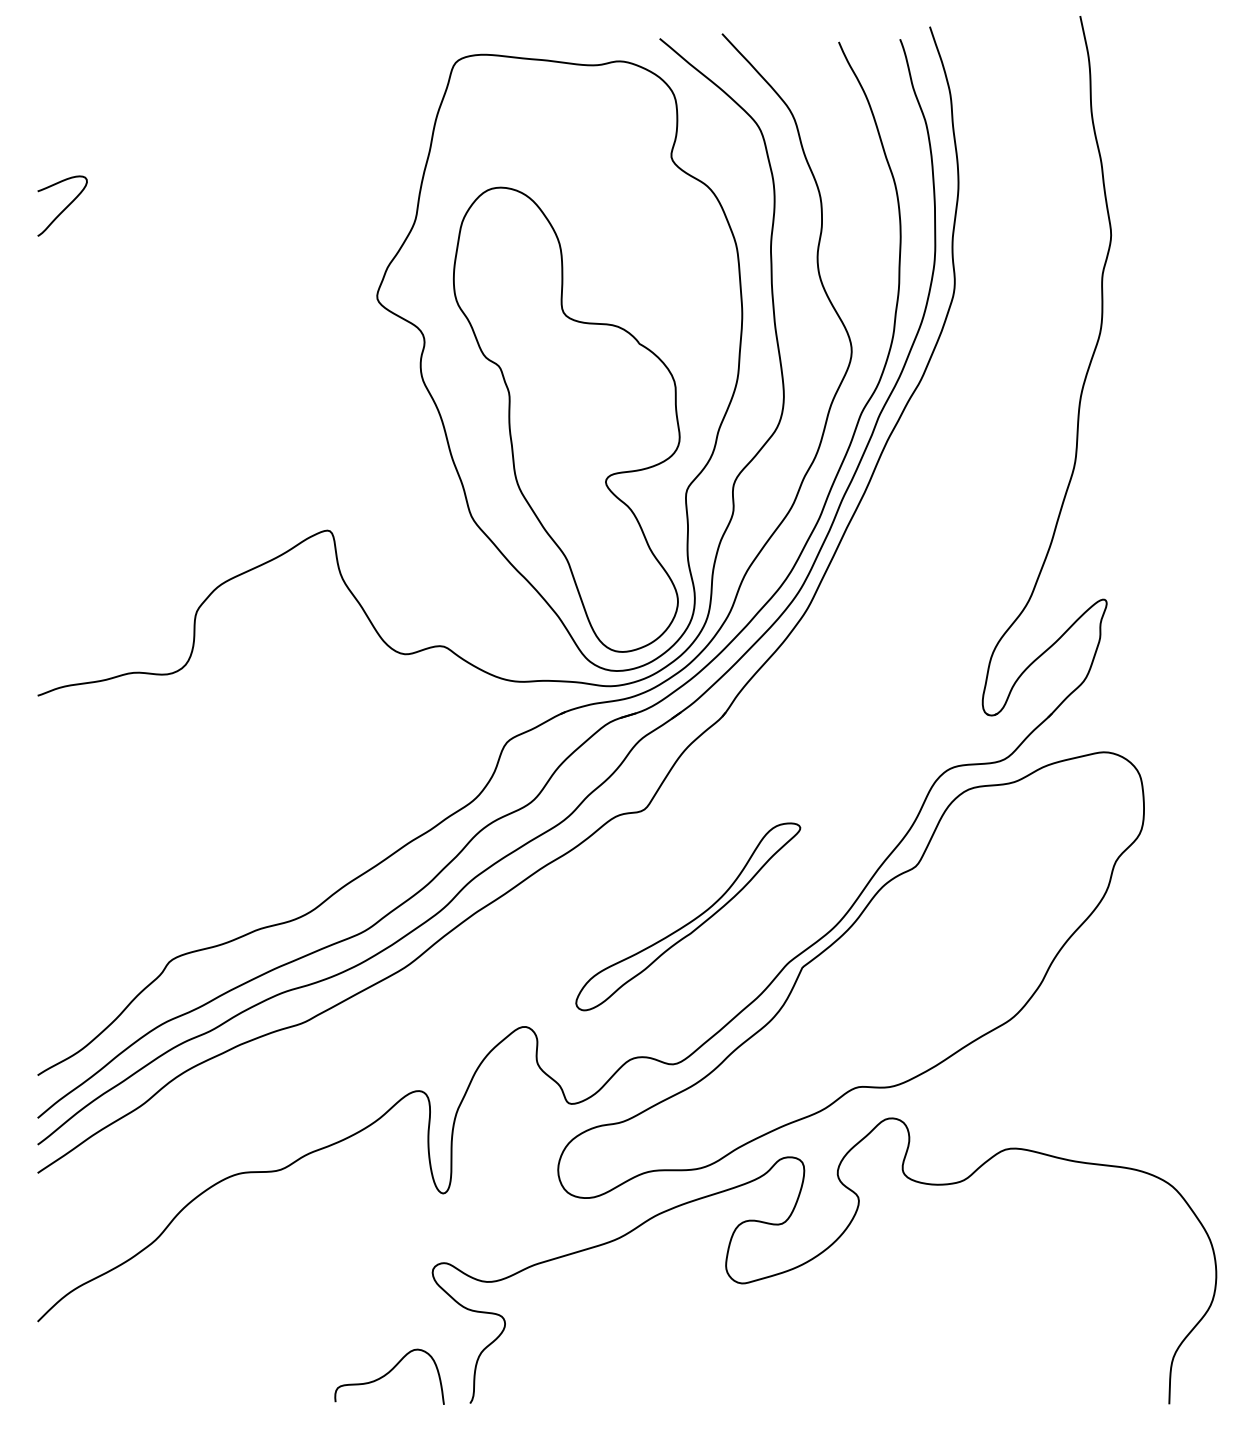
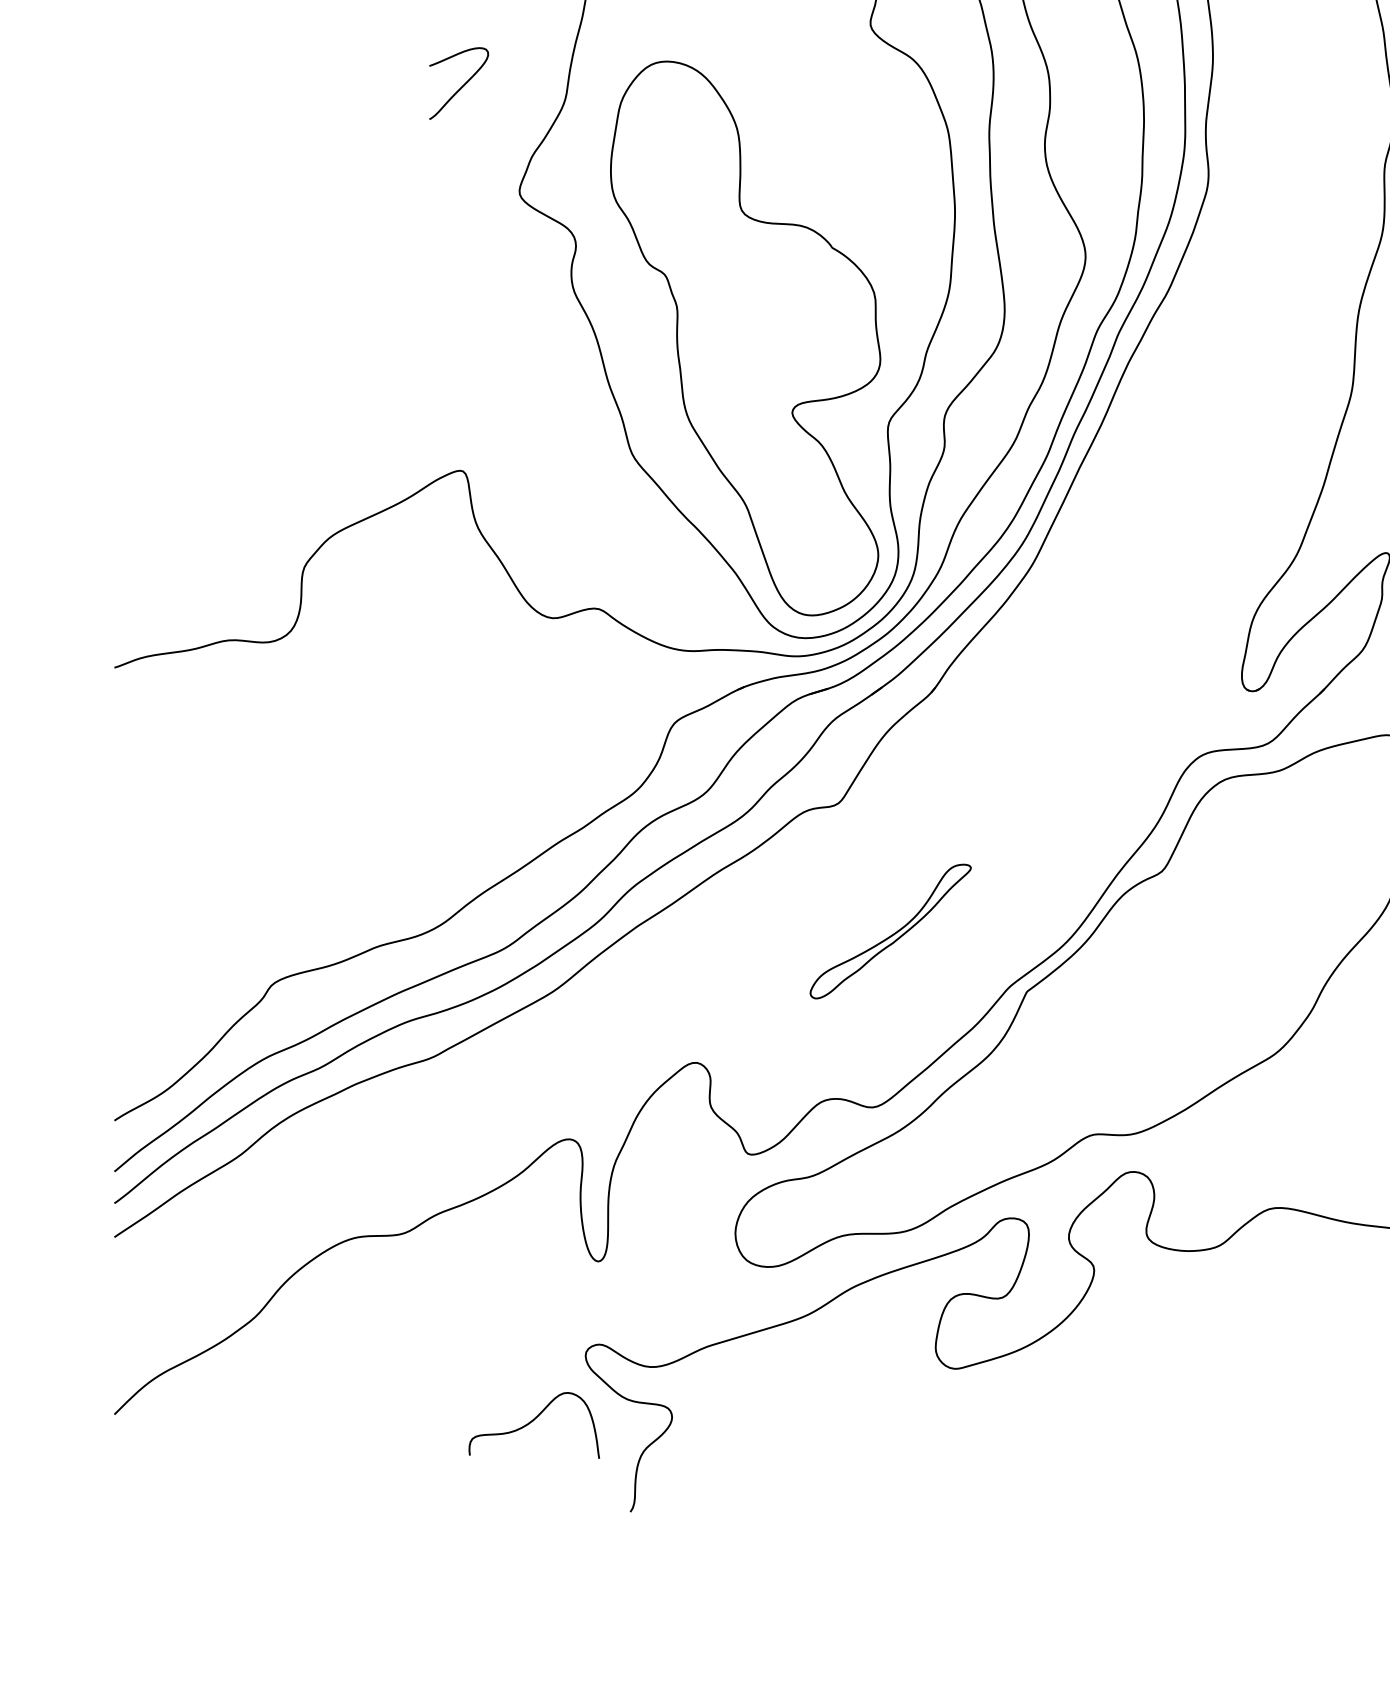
curve: (65, 207) -> (462, 85), moved
part: (688, 916) -> (890, 931), size x0.6
curve: (387, 1374) -> (531, 1422), moved

